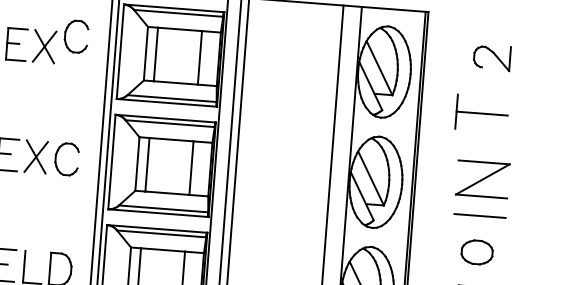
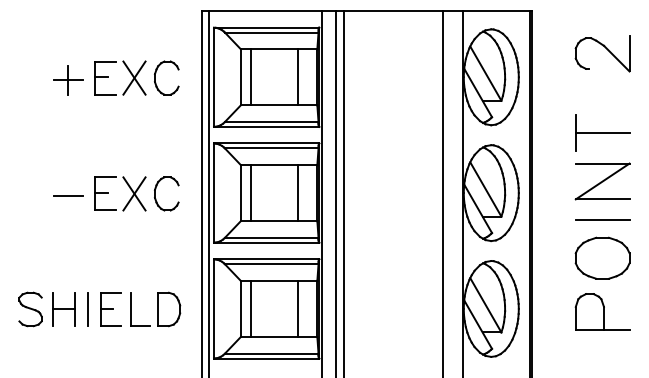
part: (66, 31) -> (156, 73), moved
part: (492, 57) -> (602, 53), size x1.43
part: (482, 113) -> (602, 132), moved
part: (477, 251) -> (602, 257), size x1.67

